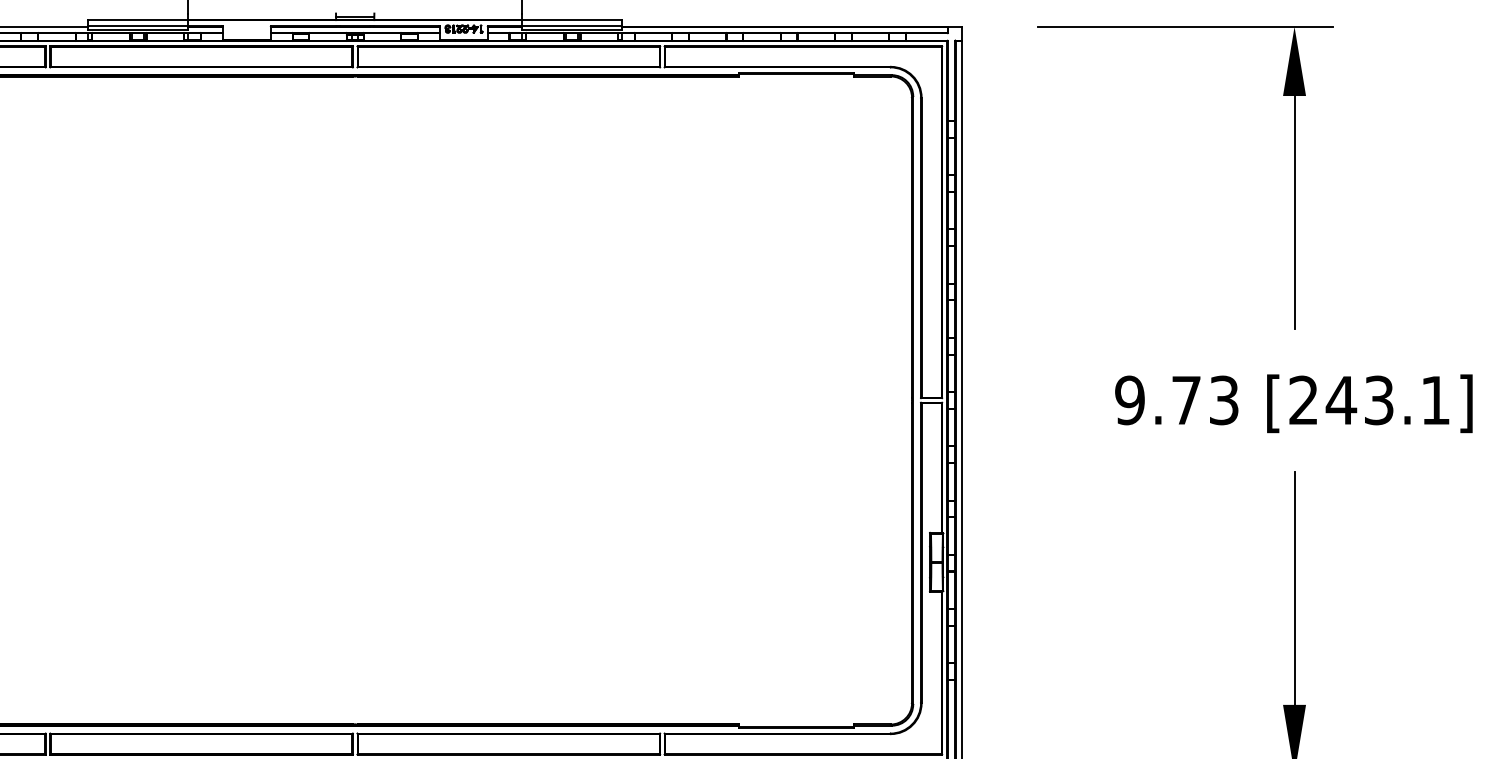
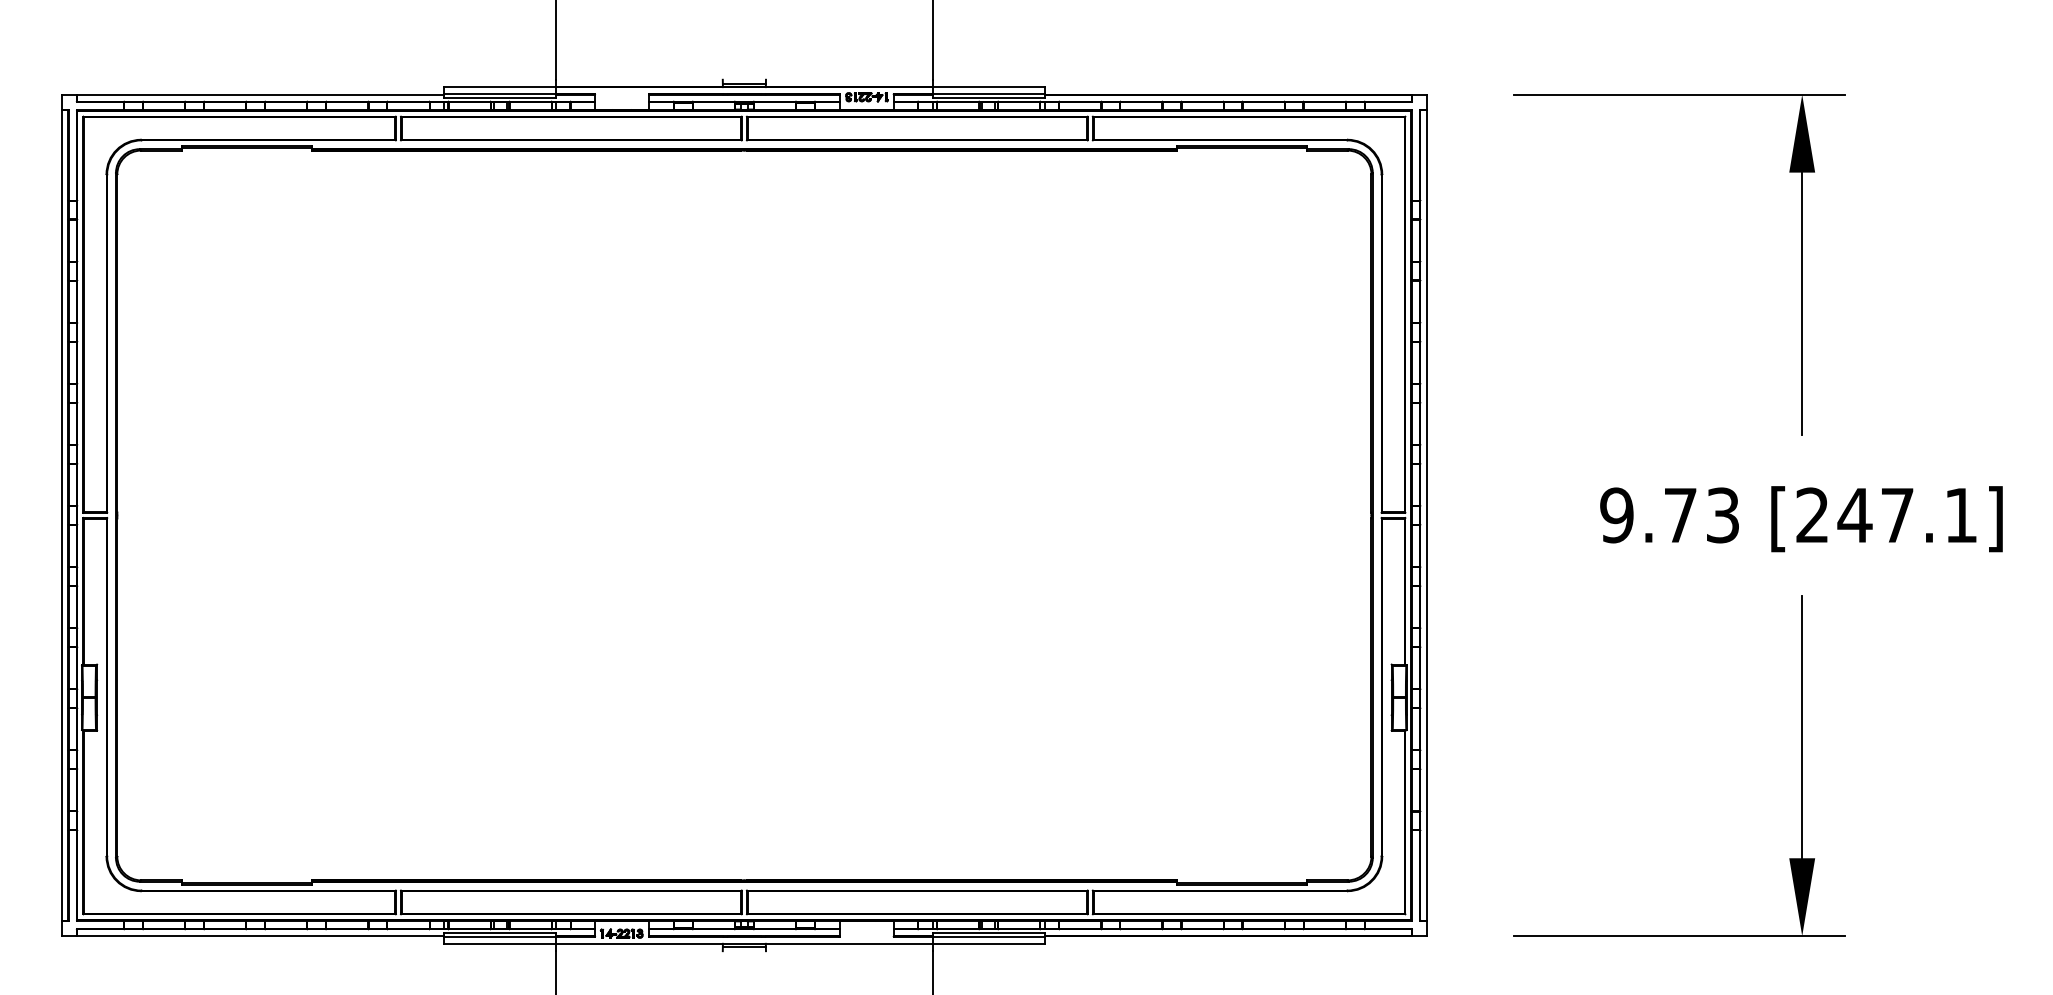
text: (1379, 400) -> (1897, 515), [243.1] -> [247.1]

